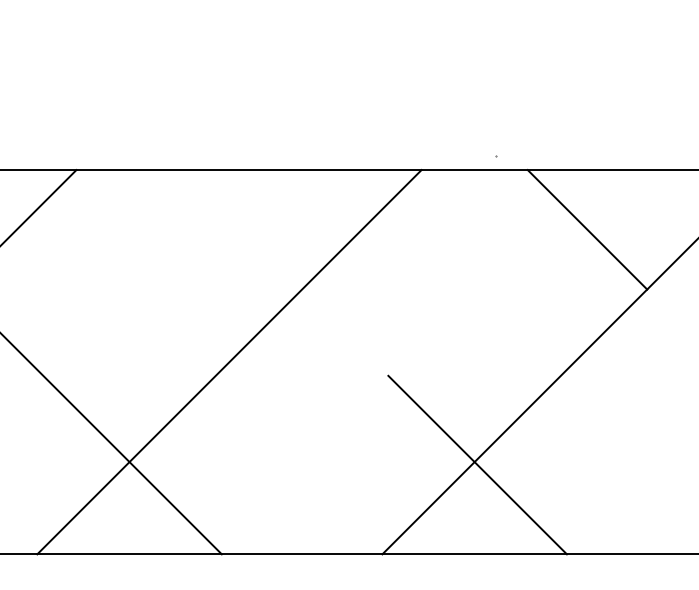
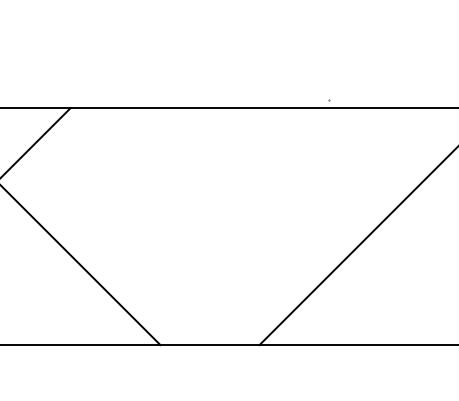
line: (586, 229) -> (385, 144), removed
line: (228, 362) -> (164, 226), removed
line: (477, 464) -> (318, 289), removed

